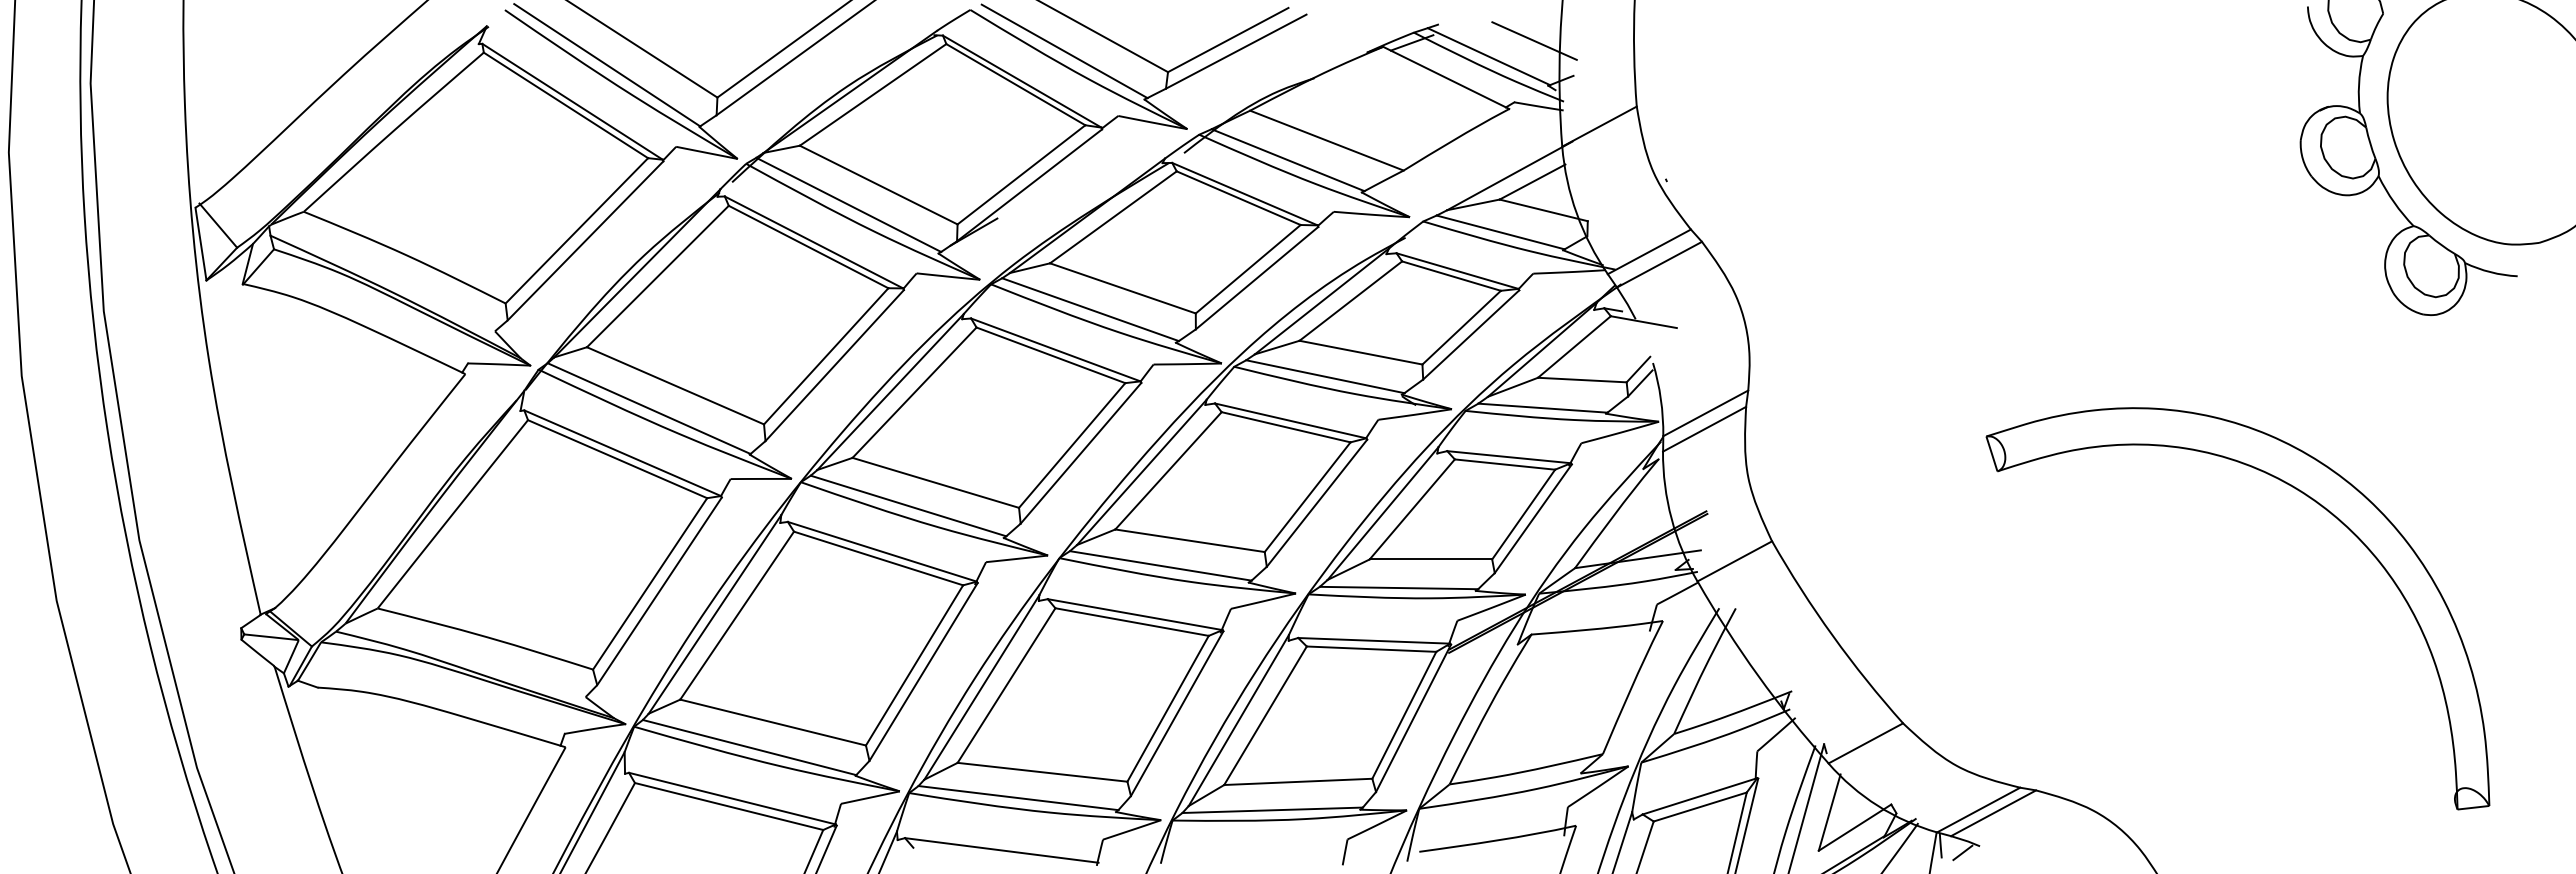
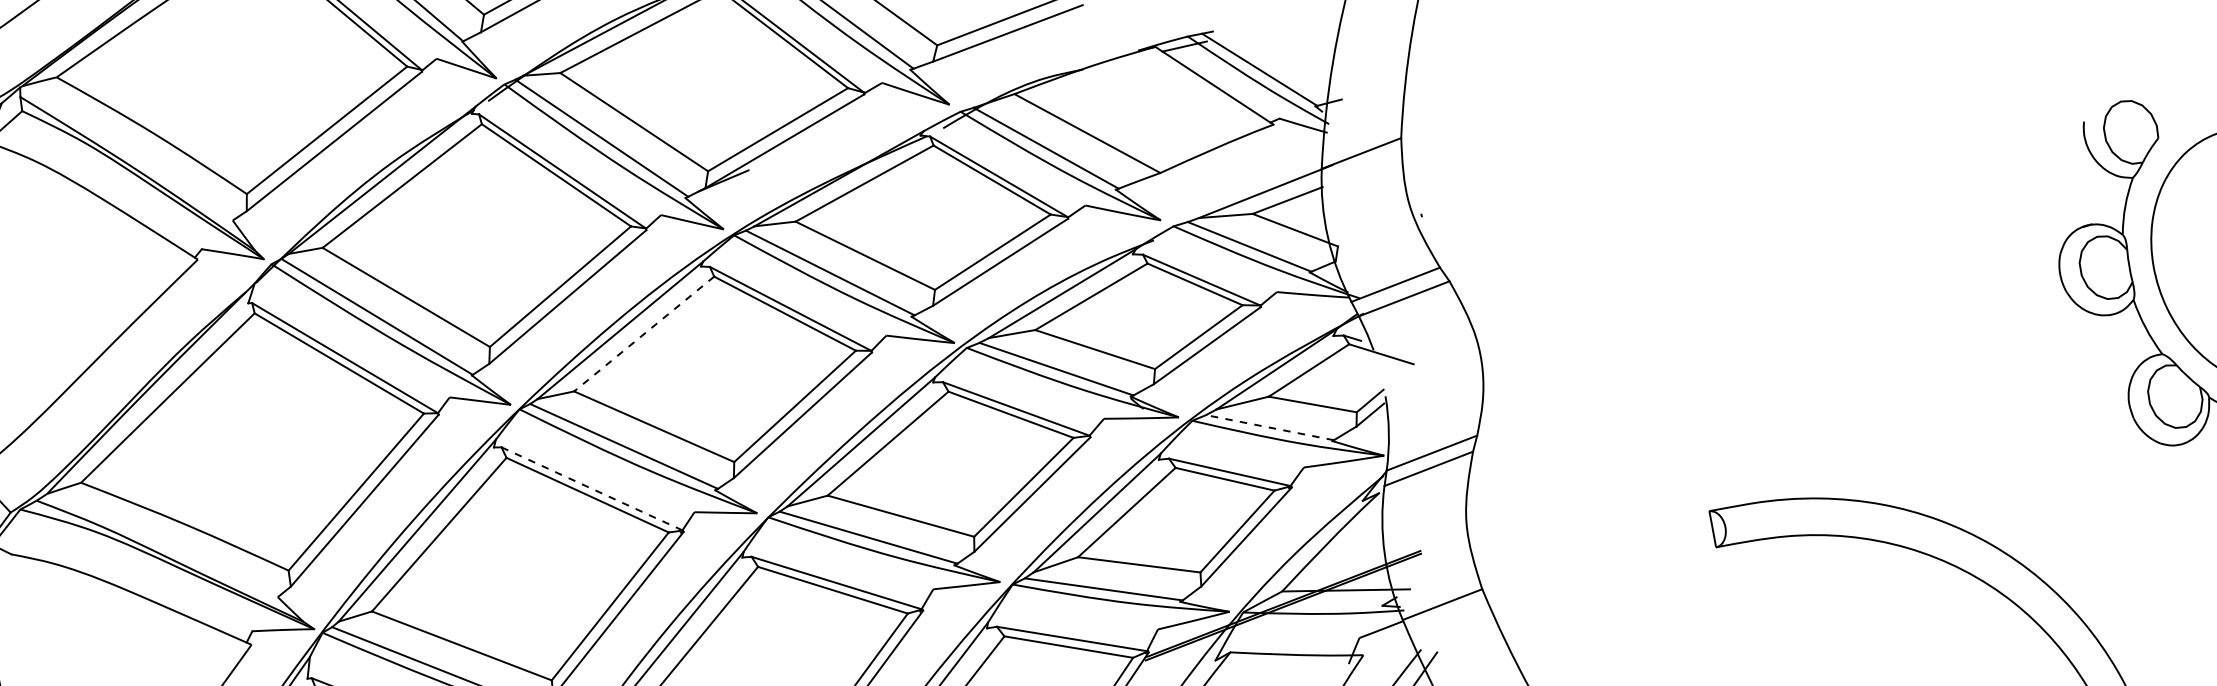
line: (1534, 40) -> (1307, 59), removed
line: (914, 392) -> (644, 333), solid -> dashed
line: (1542, 408) -> (1269, 427), solid -> dashed
line: (882, 551) -> (592, 488), solid -> dashed

